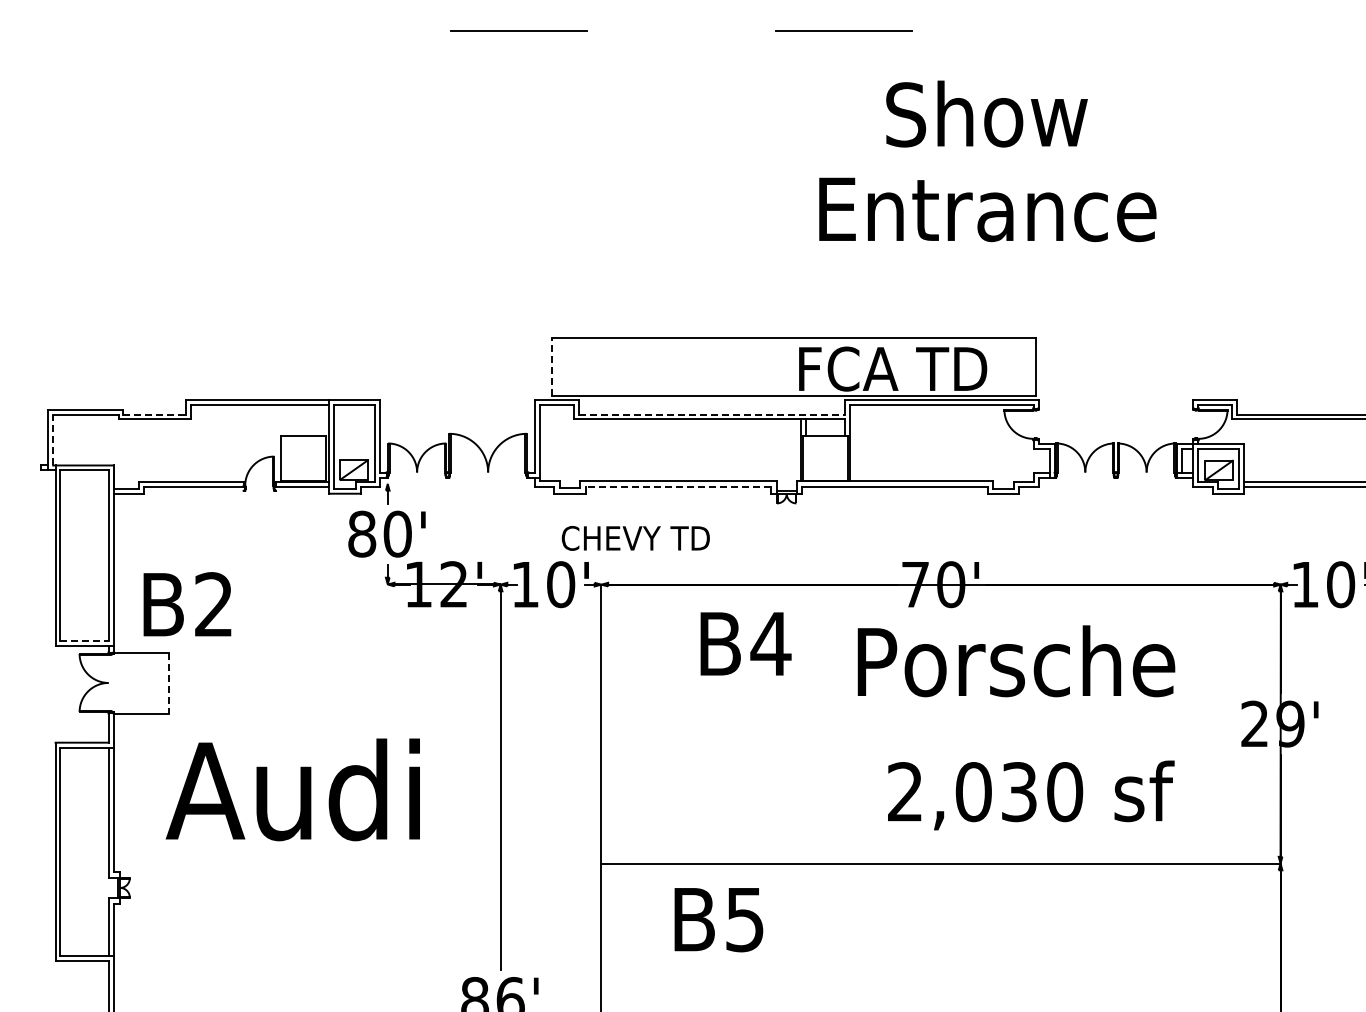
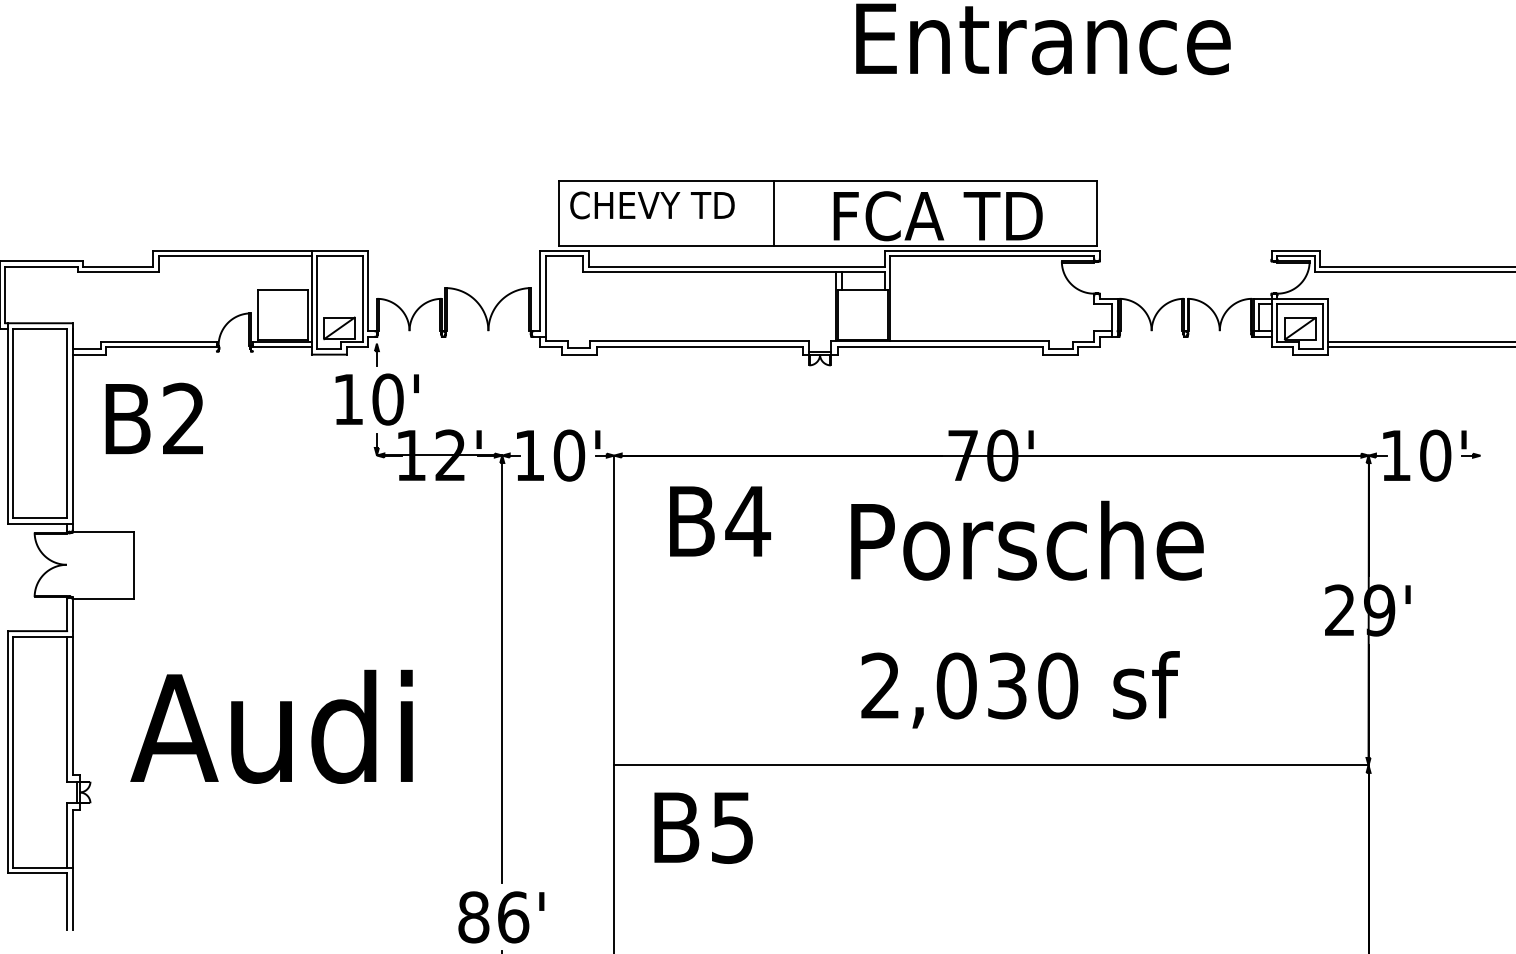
line: (551, 366) -> (558, 213), dashed -> solid
line: (744, 366) -> (773, 213), added
line: (155, 414) -> (118, 266), dashed -> solid
line: (712, 414) -> (737, 266), dashed -> solid
line: (53, 439) -> (5, 294), dashed -> solid
line: (678, 487) -> (699, 347), dashed -> solid
text: (362, 533) -> (348, 398), 80' -> 10'
text: (635, 538) -> (652, 205), moved
text: (187, 604) -> (154, 418), moved
line: (85, 641) -> (41, 518), dashed -> solid
text: (745, 643) -> (719, 520), moved
text: (1016, 661) -> (1027, 540), moved
line: (169, 683) -> (134, 565), dashed -> solid
text: (292, 789) -> (271, 726), moved
text: (1031, 795) -> (1020, 689), moved
text: (718, 920) -> (703, 828), moved

